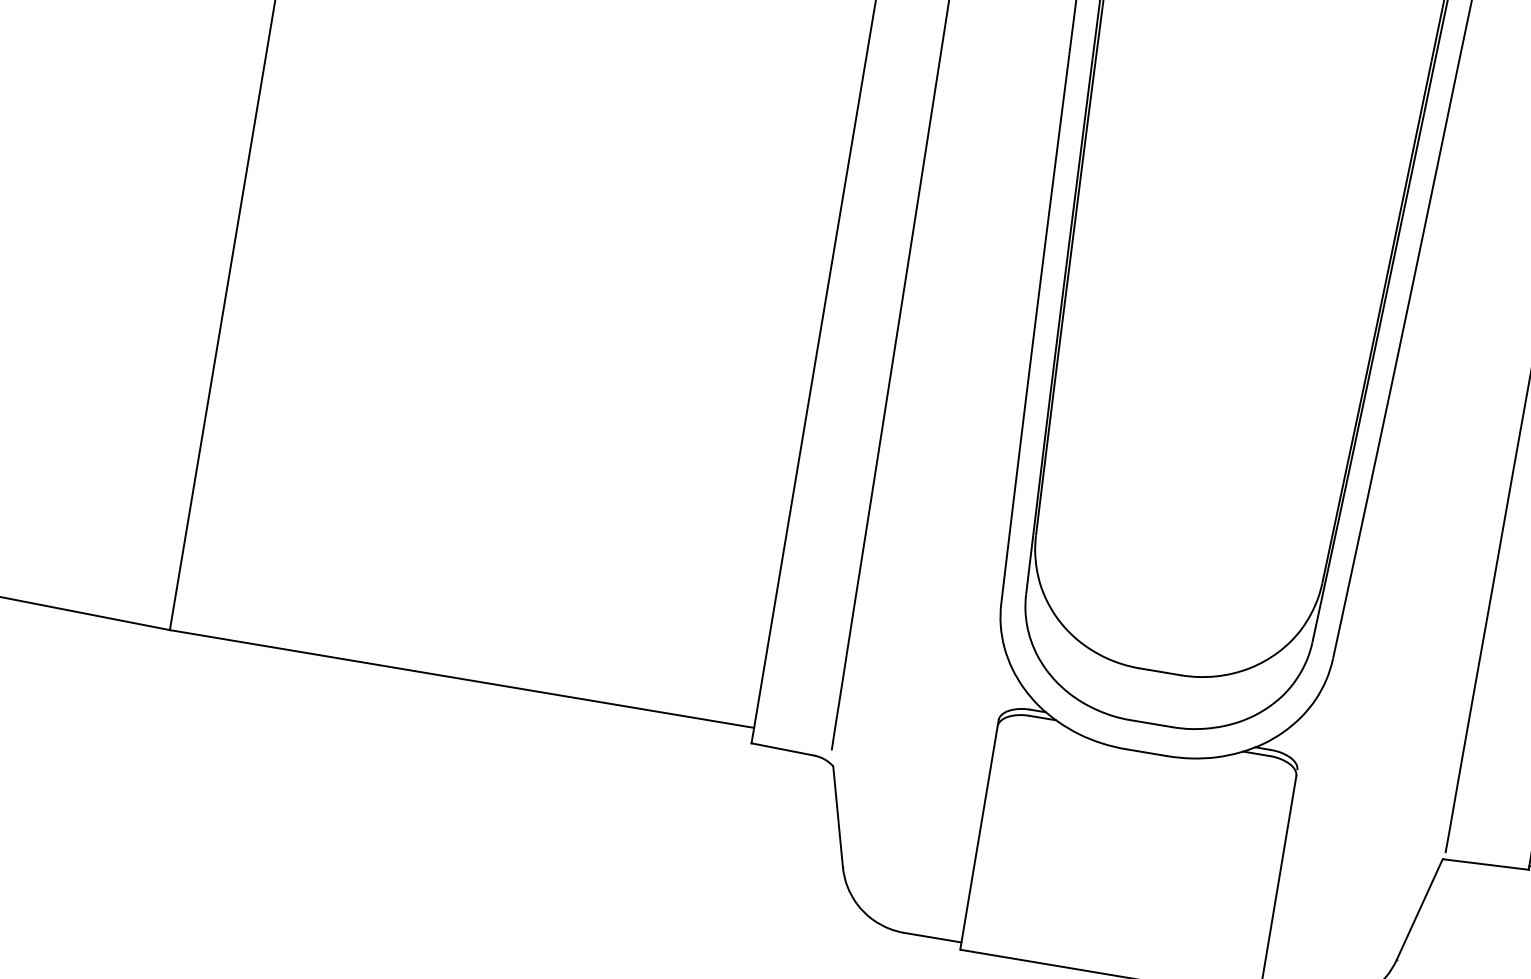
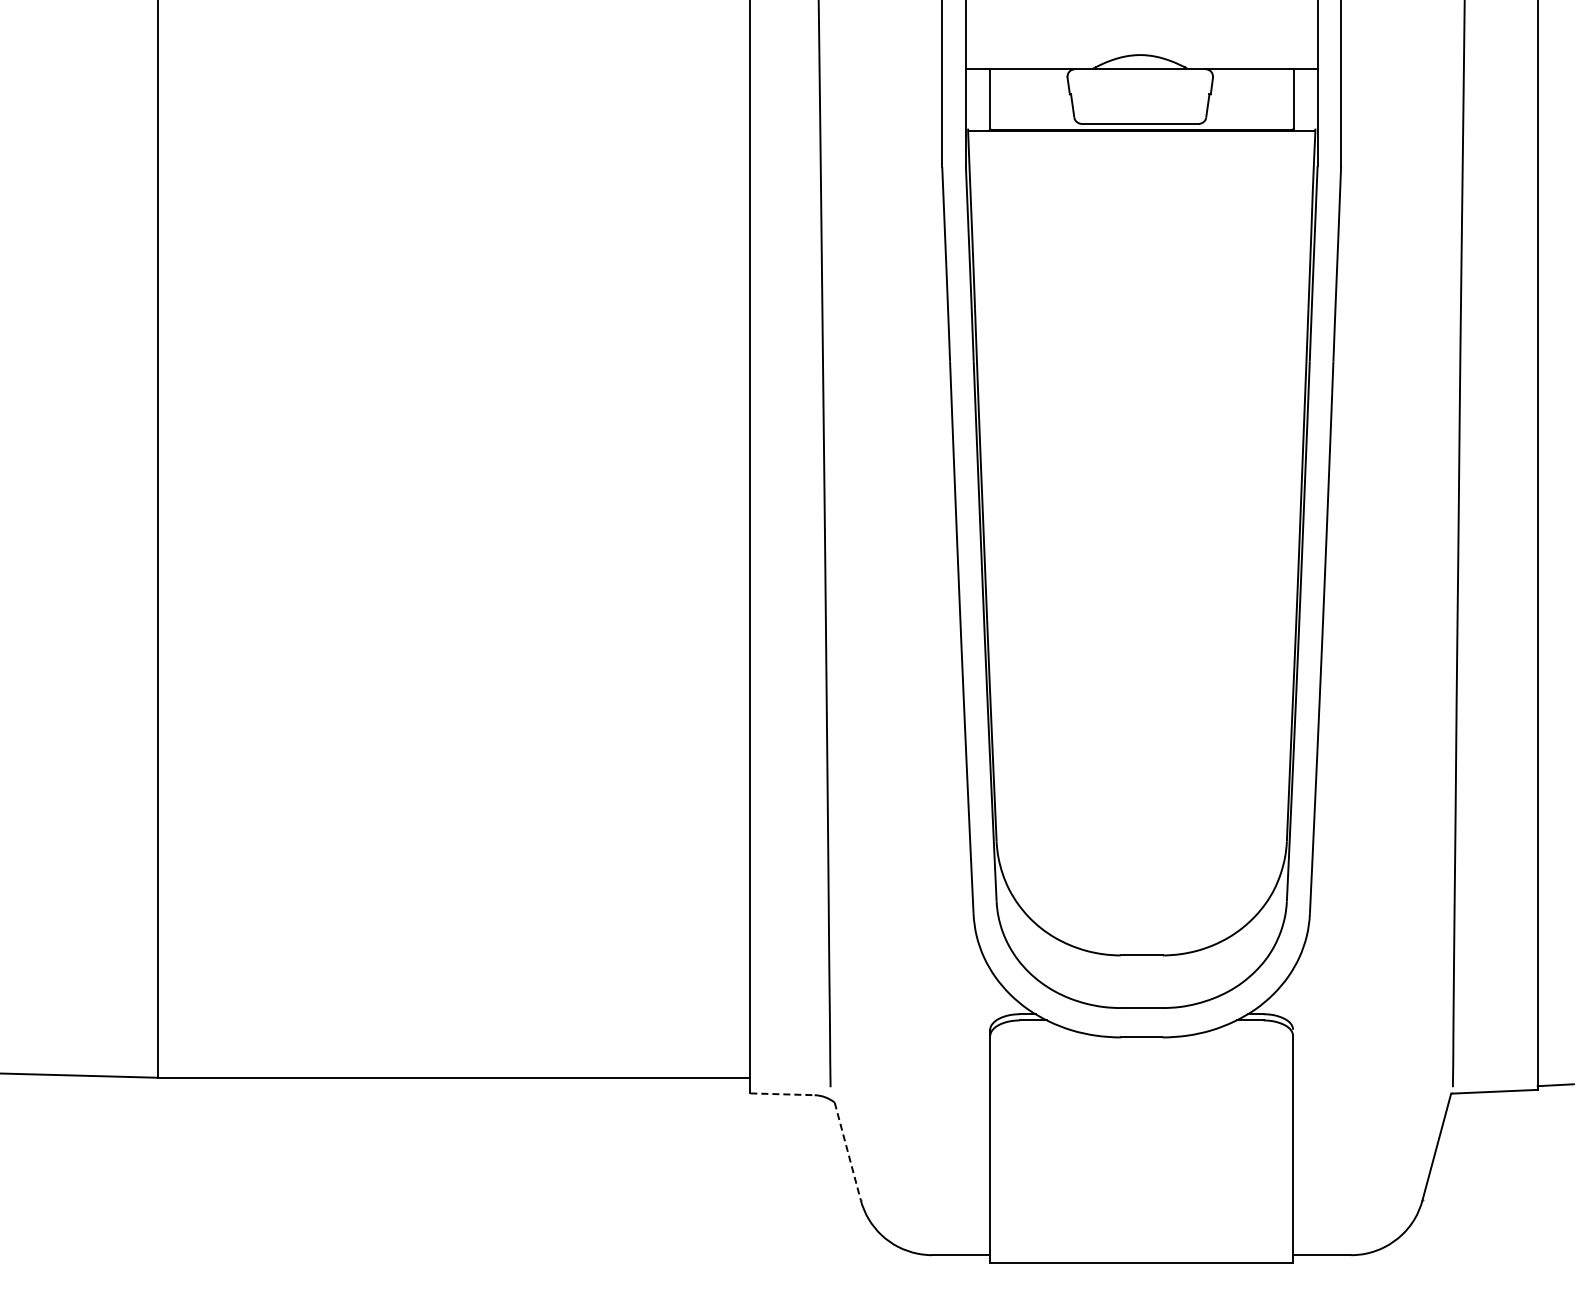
line: (783, 749) -> (782, 1094), solid -> dashed
line: (837, 816) -> (847, 1151), solid -> dashed

